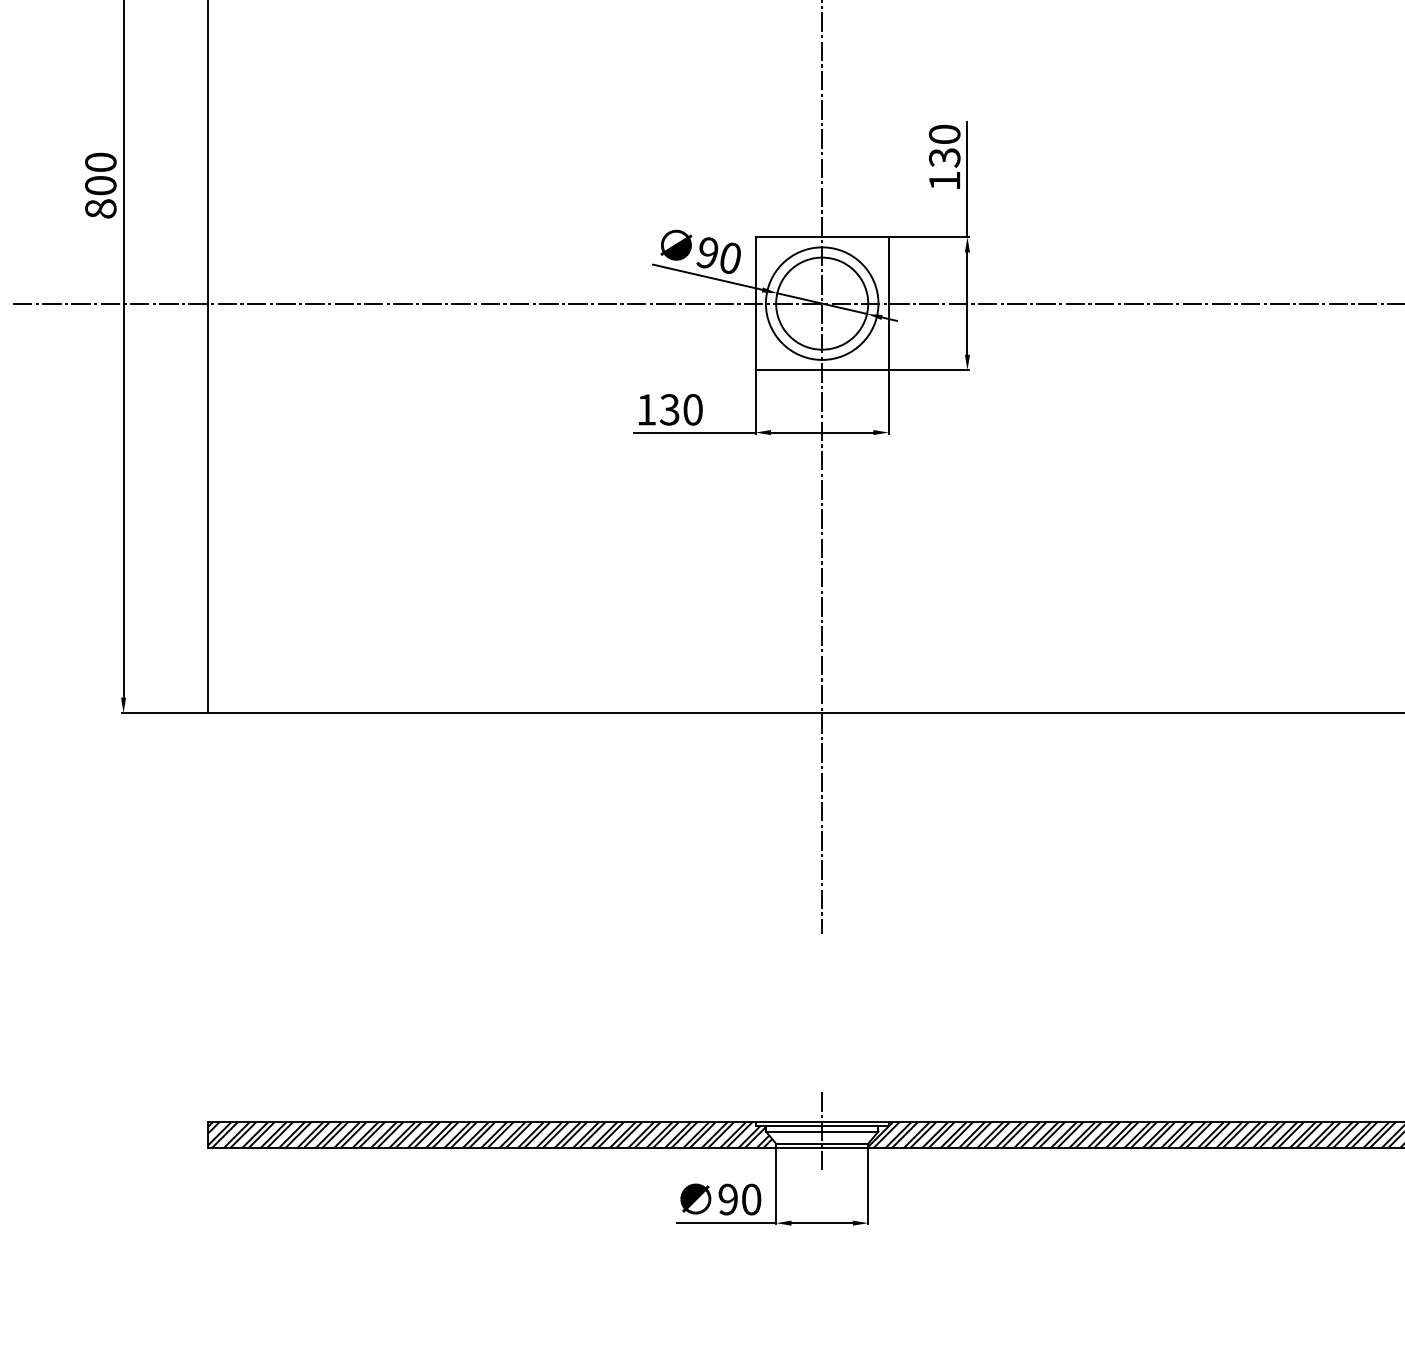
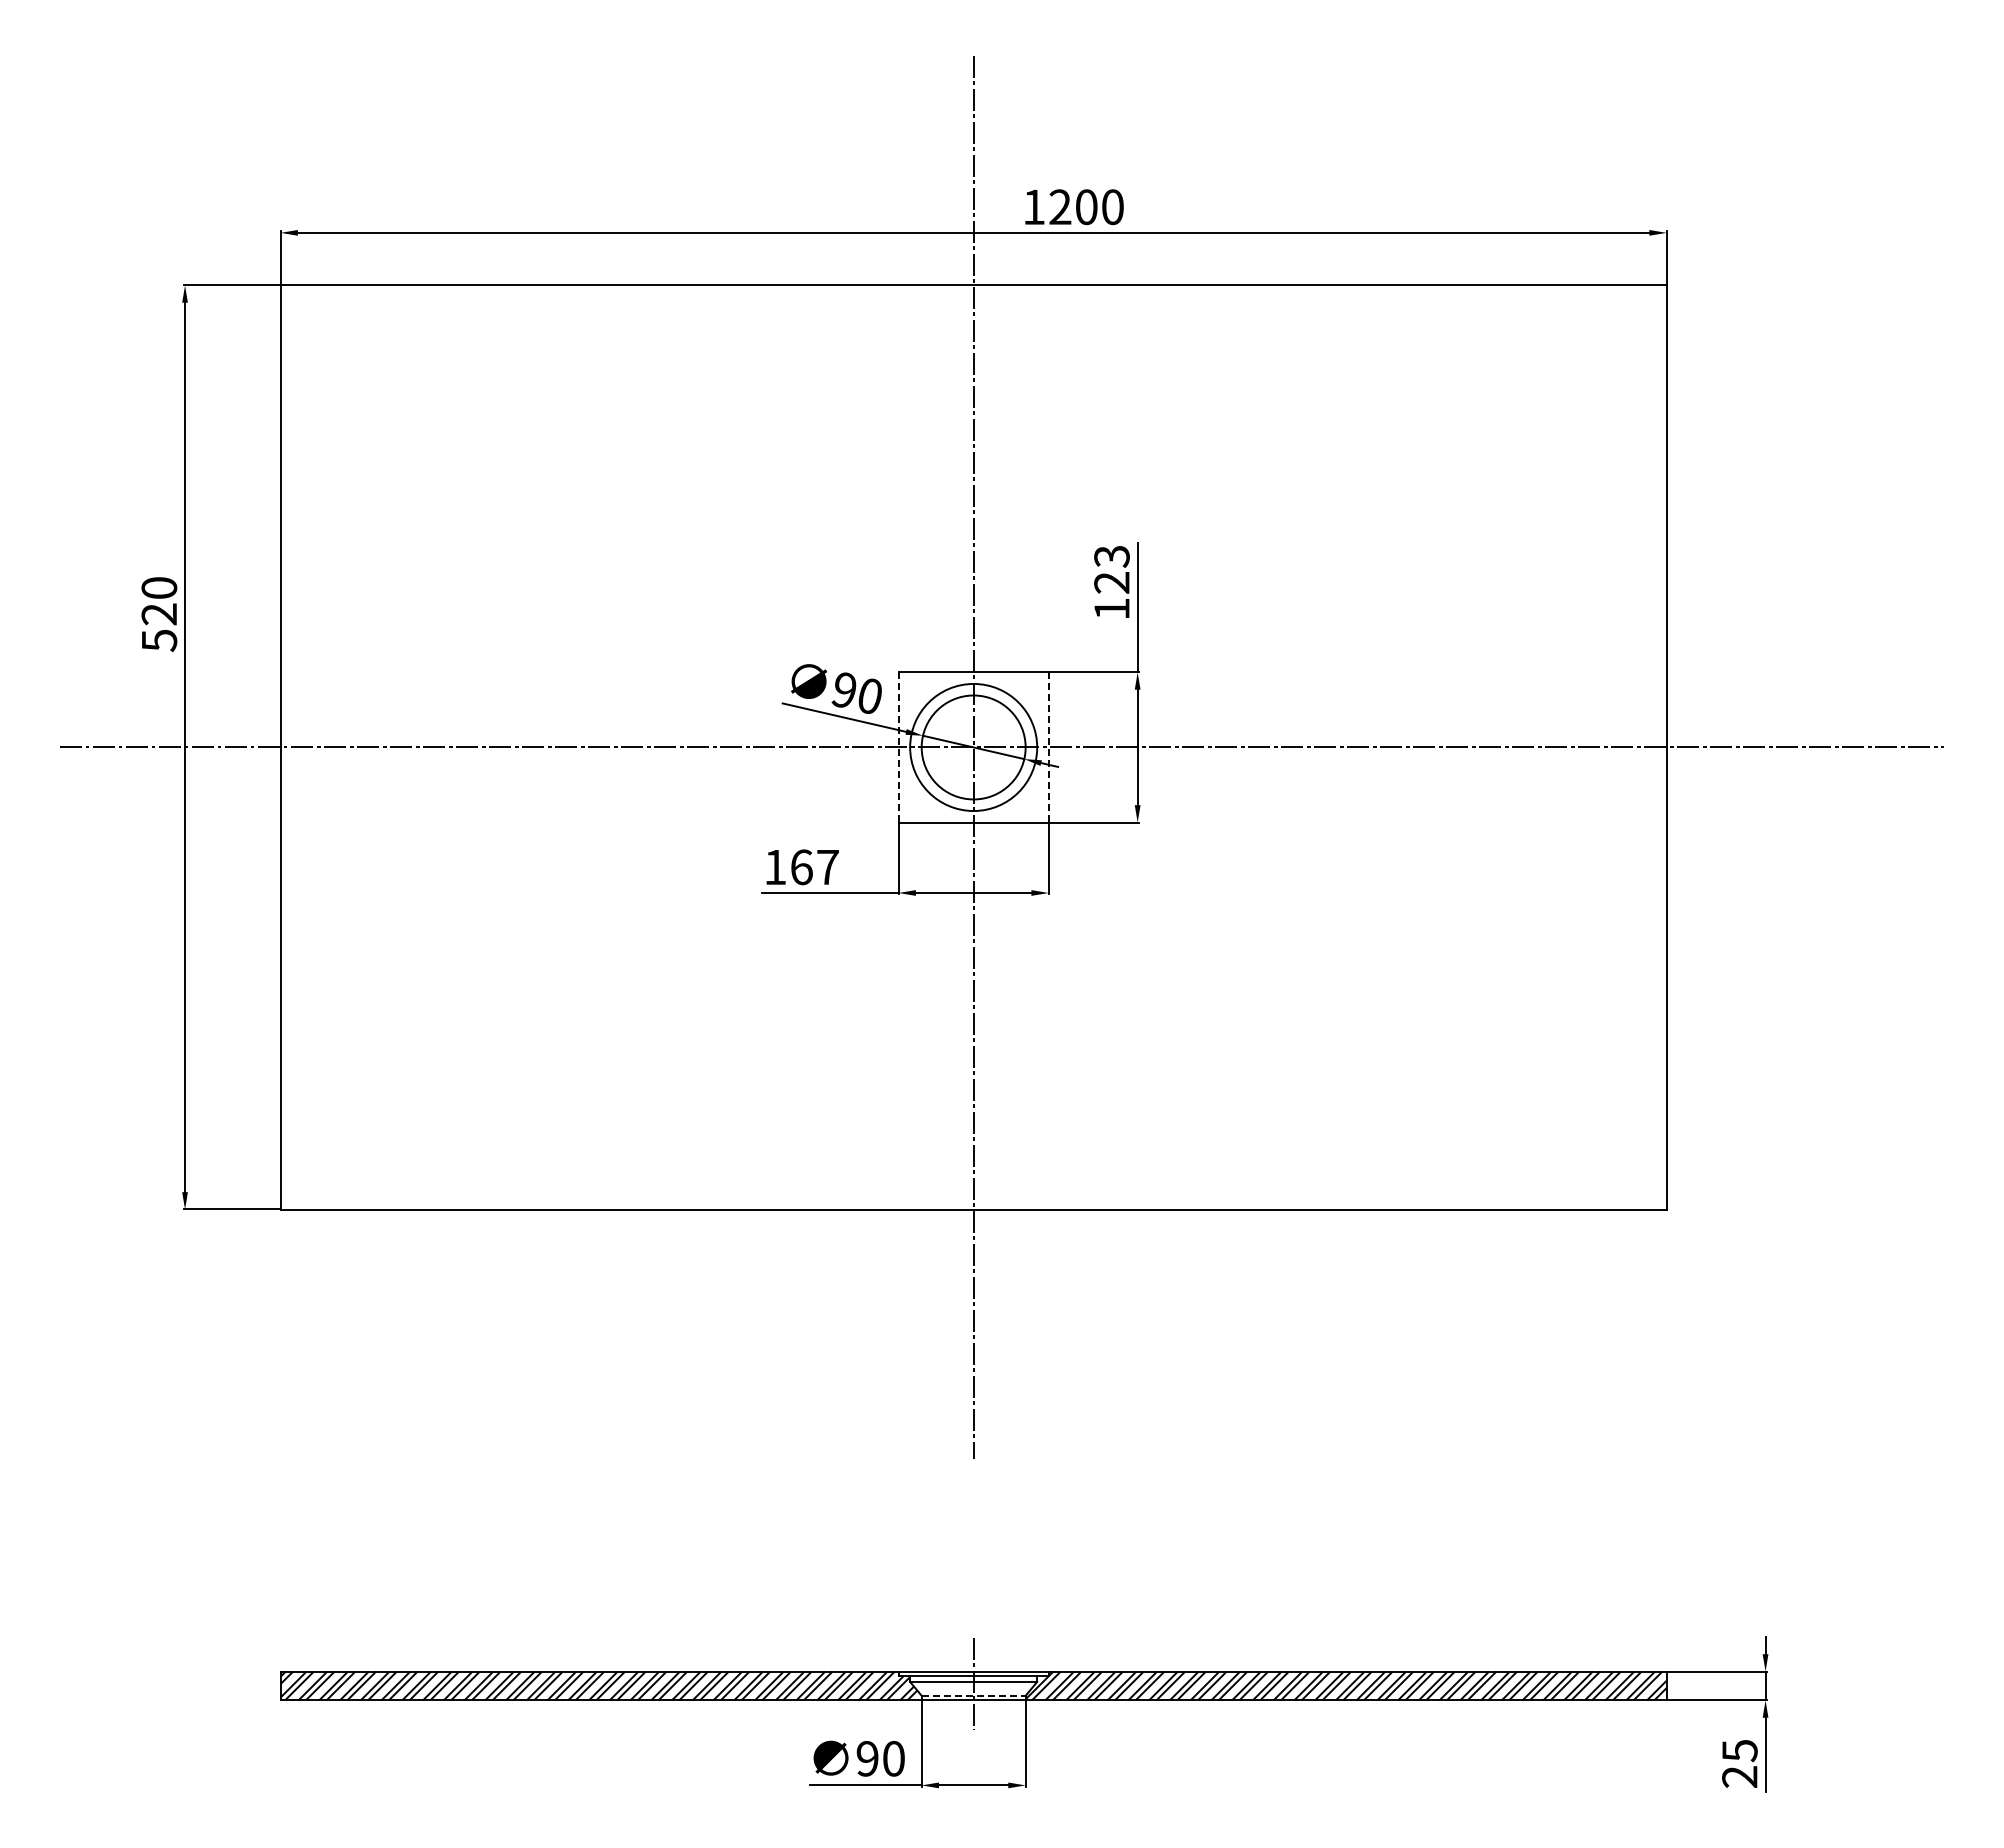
text: (944, 145) -> (1111, 569), 130 -> 123
text: (100, 197) -> (159, 627), 800 -> 520
line: (755, 303) -> (898, 747), solid -> dashed
line: (888, 303) -> (1048, 747), solid -> dashed
text: (681, 409) -> (814, 867), 130 -> 167
line: (822, 1143) -> (973, 1695), solid -> dashed

